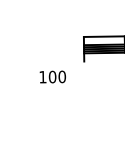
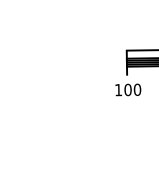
text: (53, 76) -> (128, 89), moved

